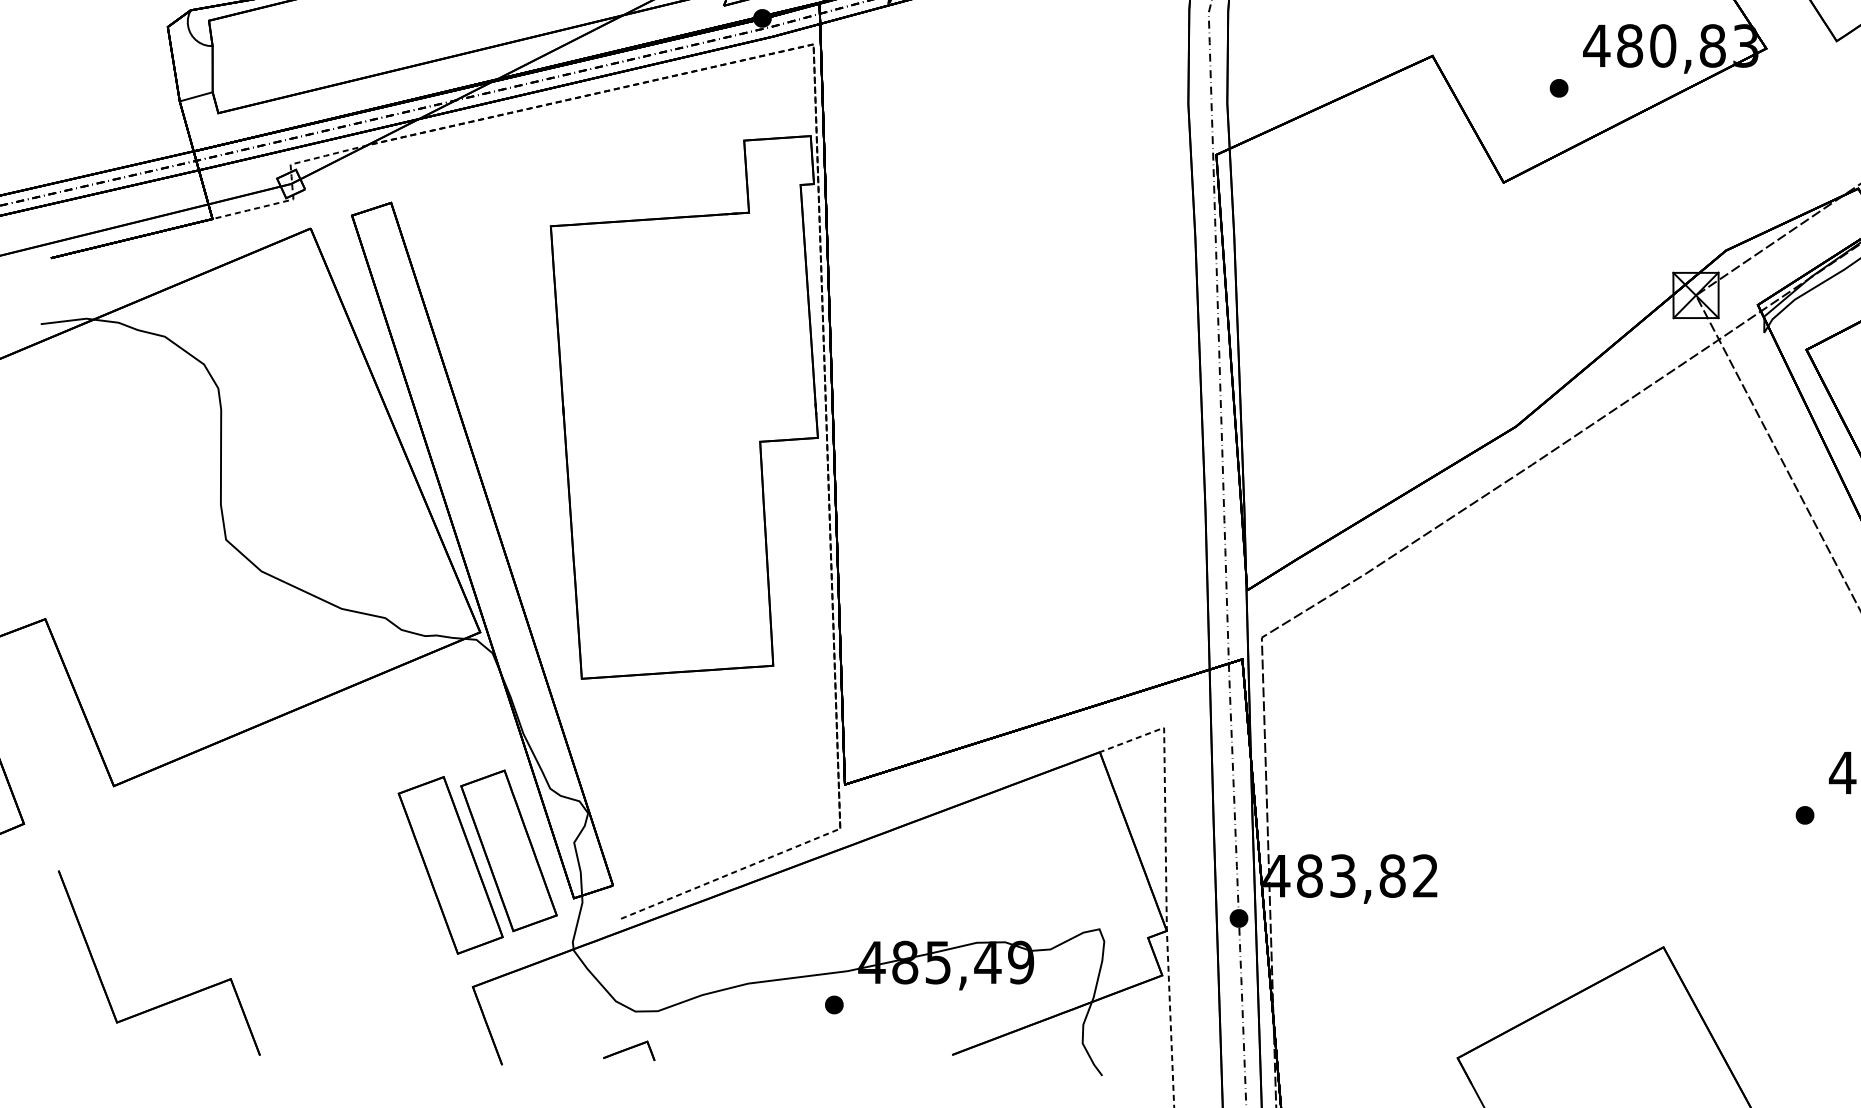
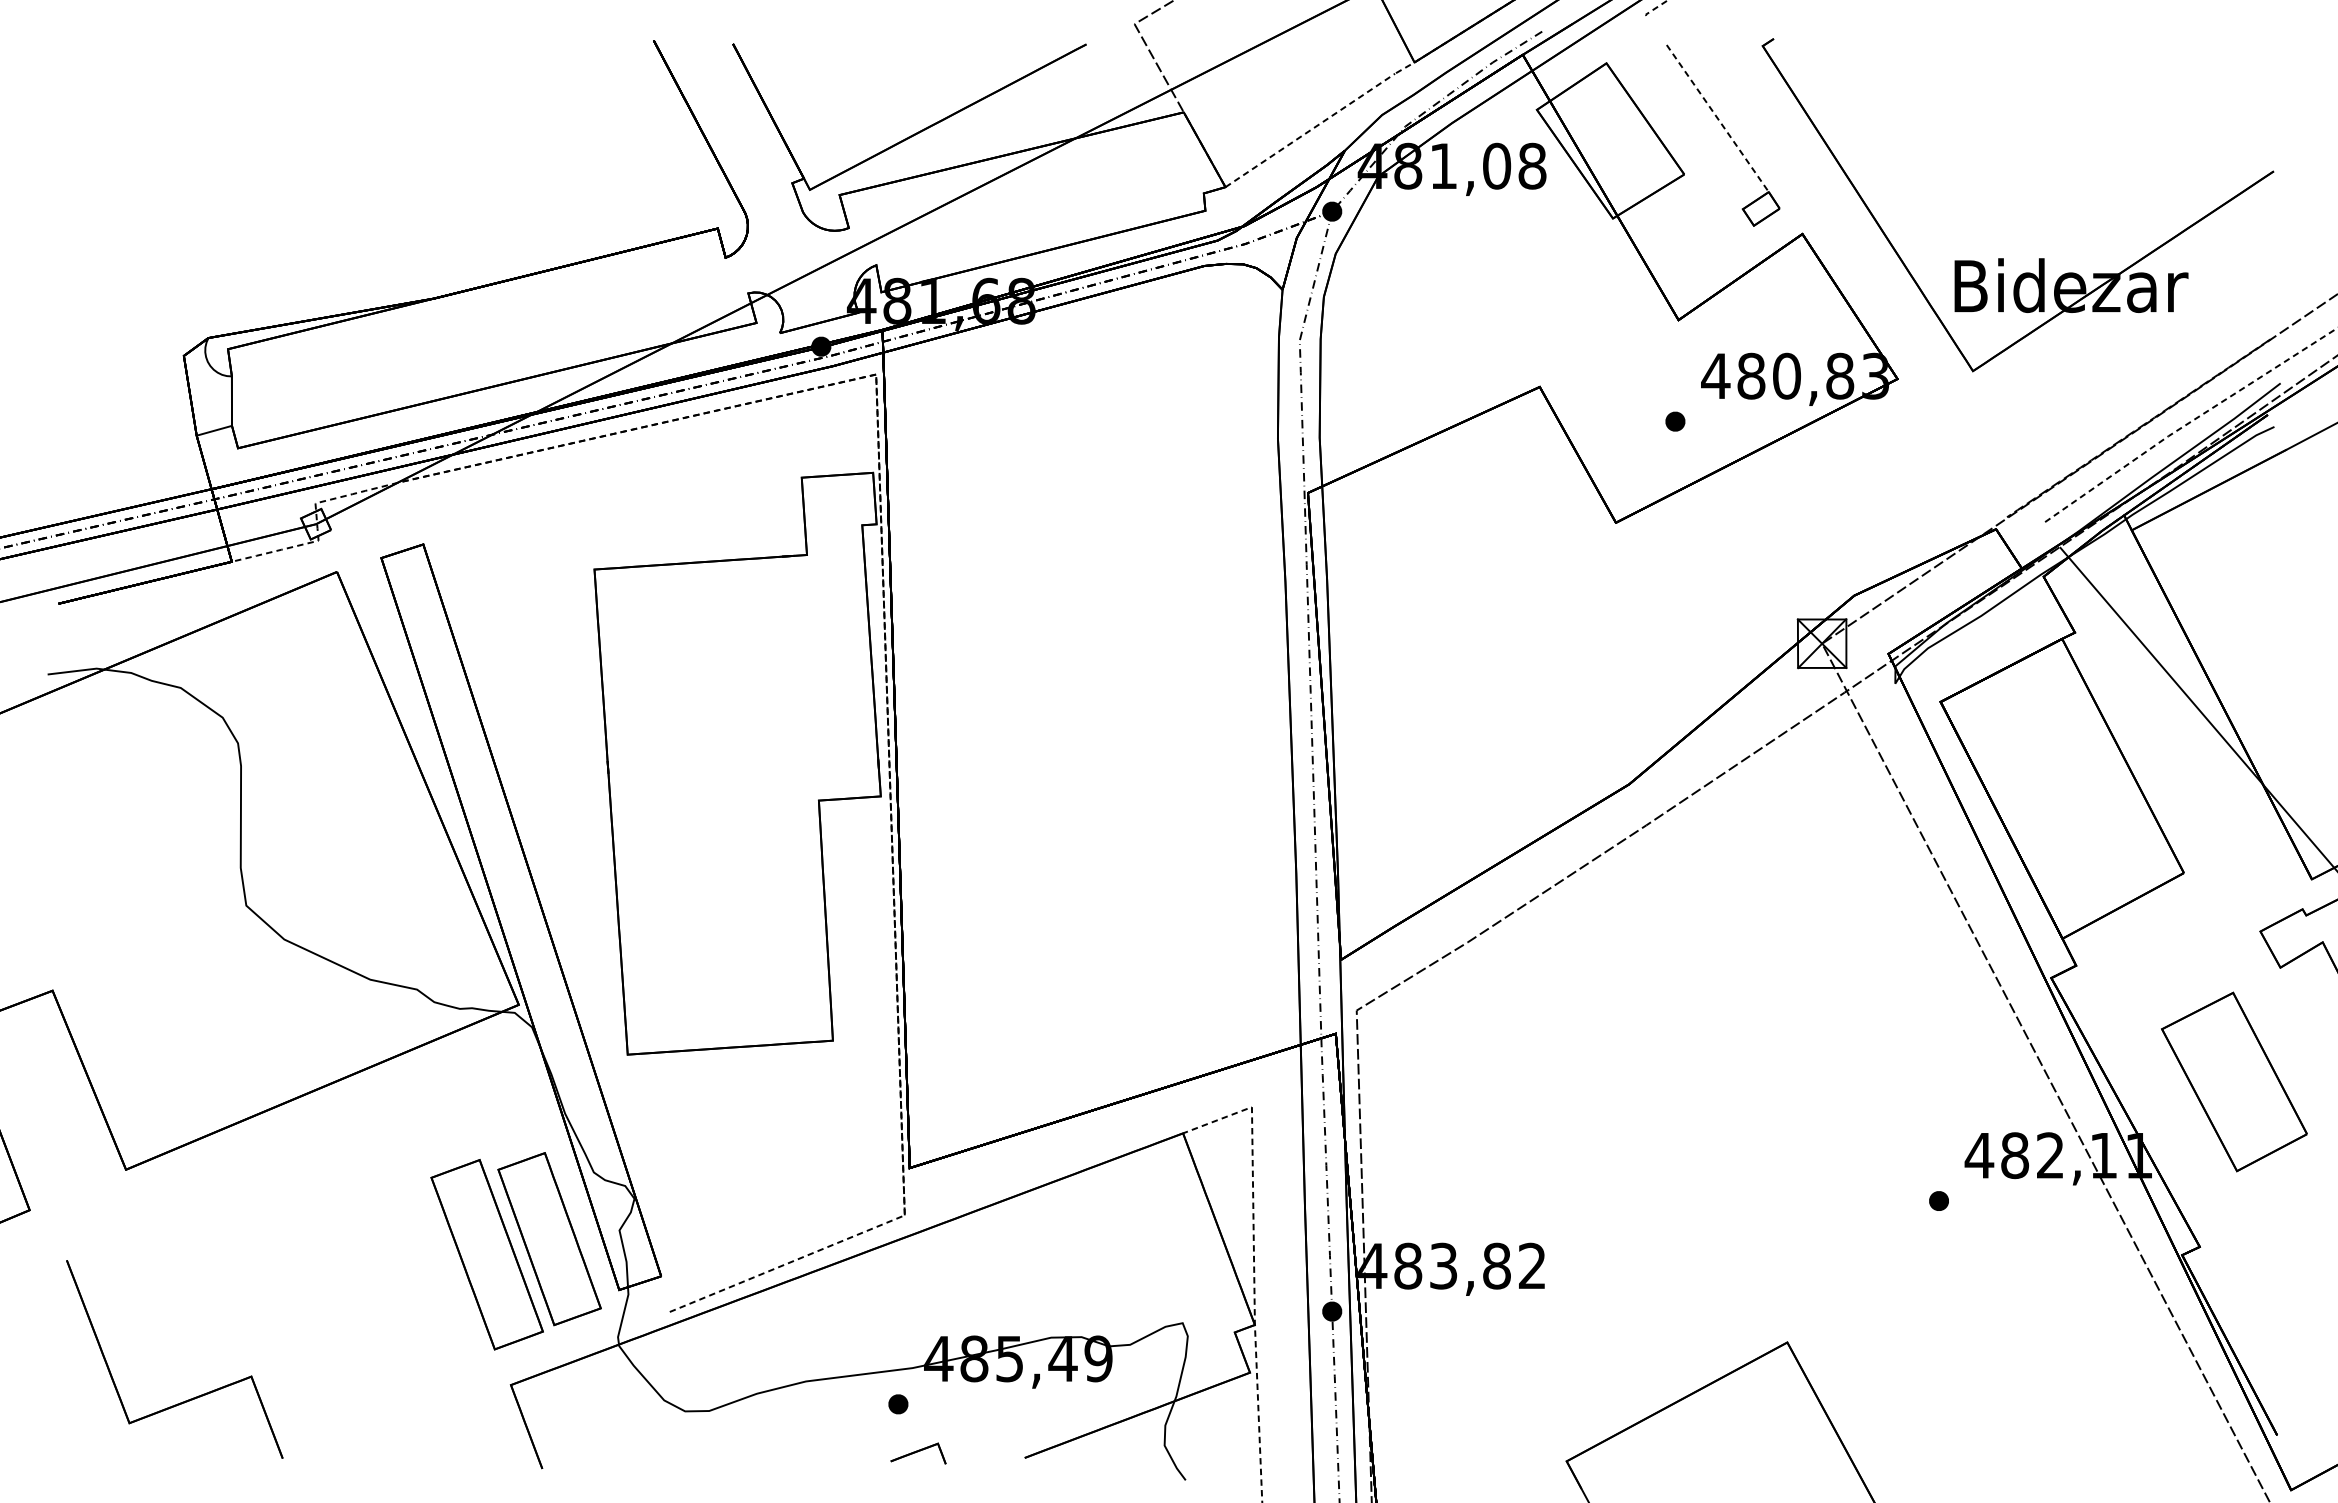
part: (629, 1050) -> (918, 1453), moved

